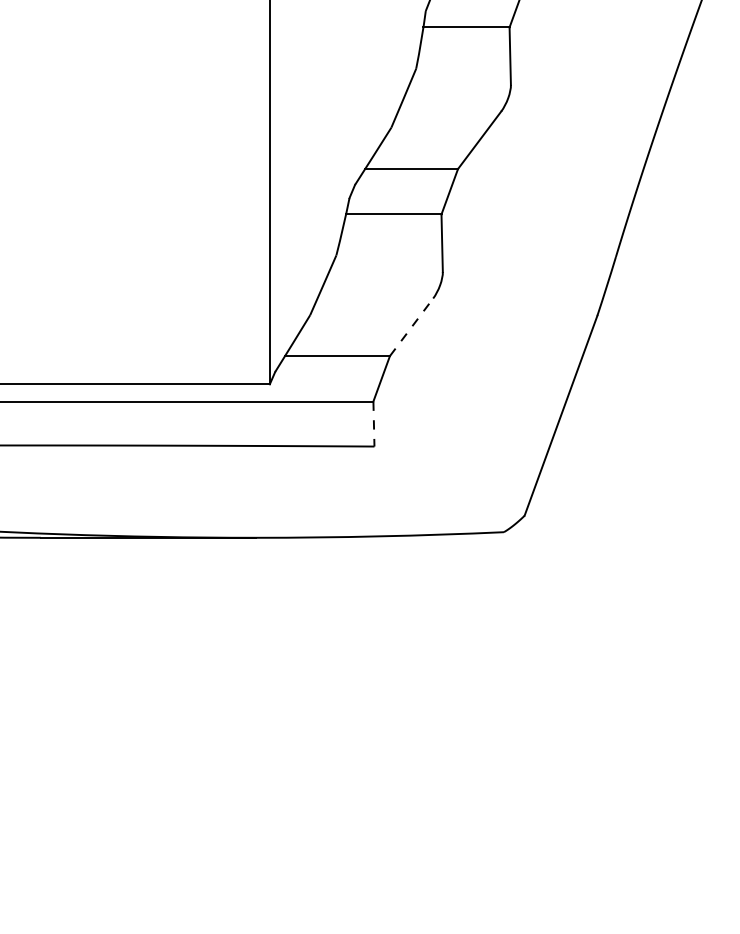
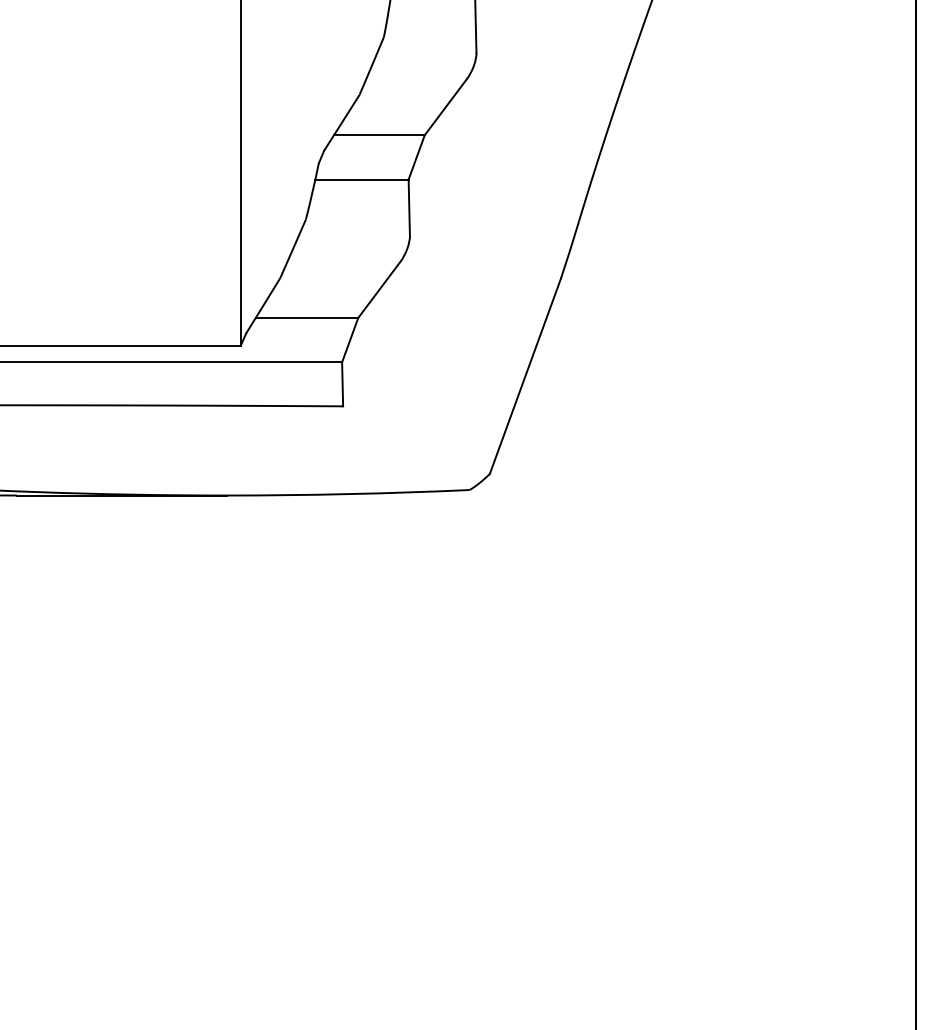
line: (411, 326) -> (379, 289), dashed -> solid
line: (373, 424) -> (342, 384), dashed -> solid

